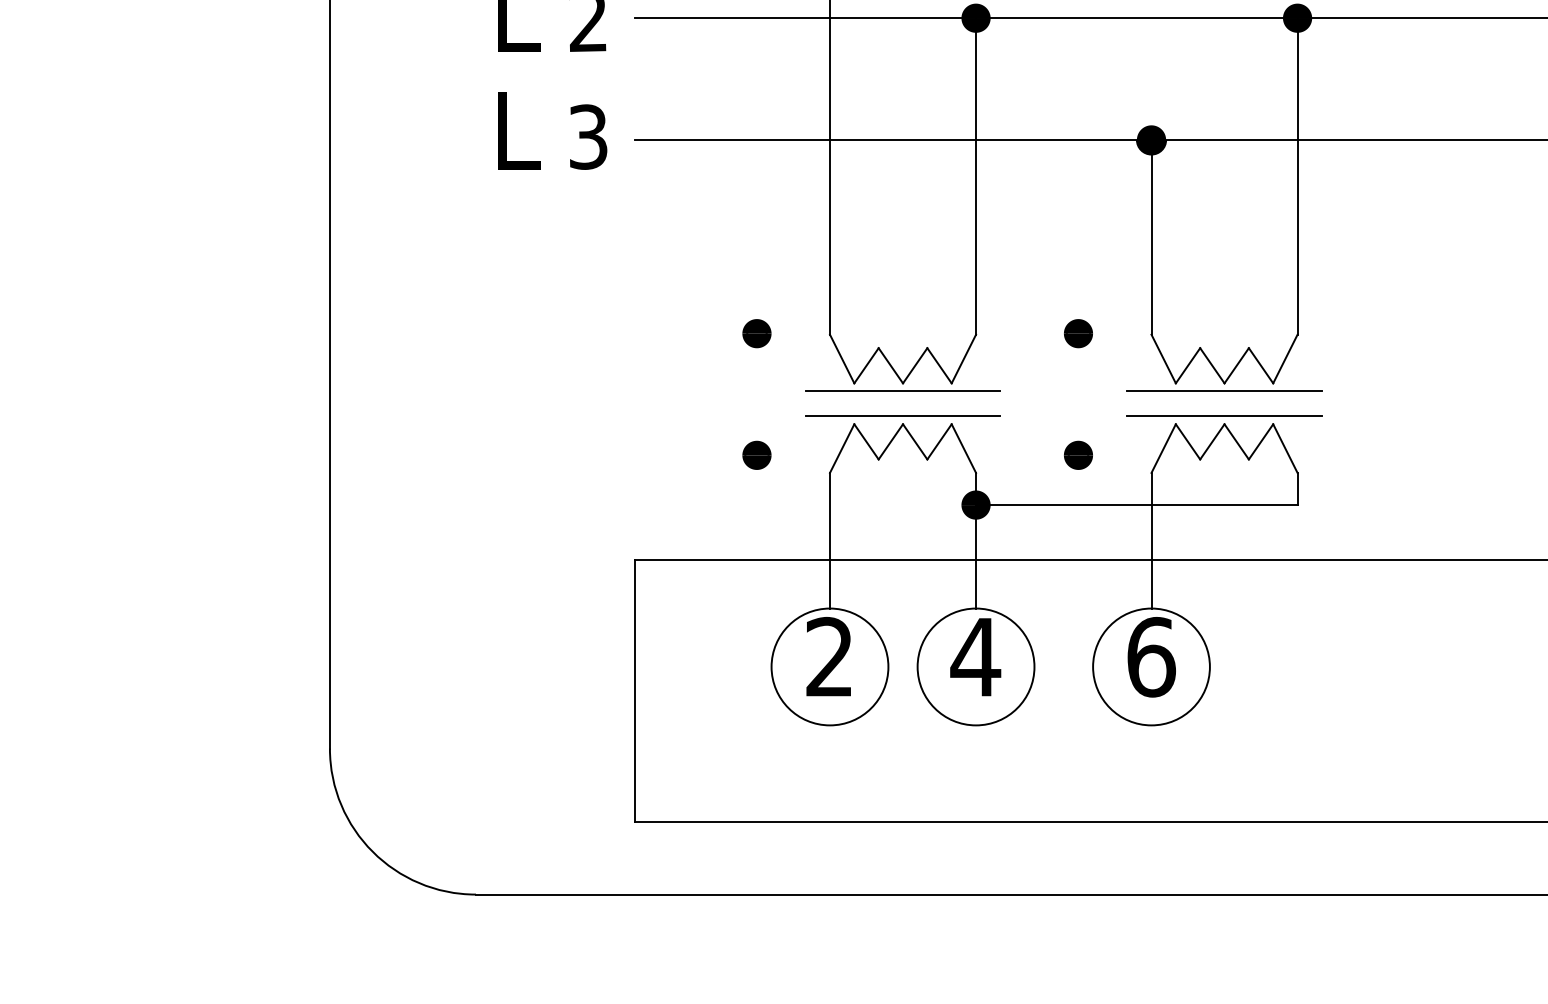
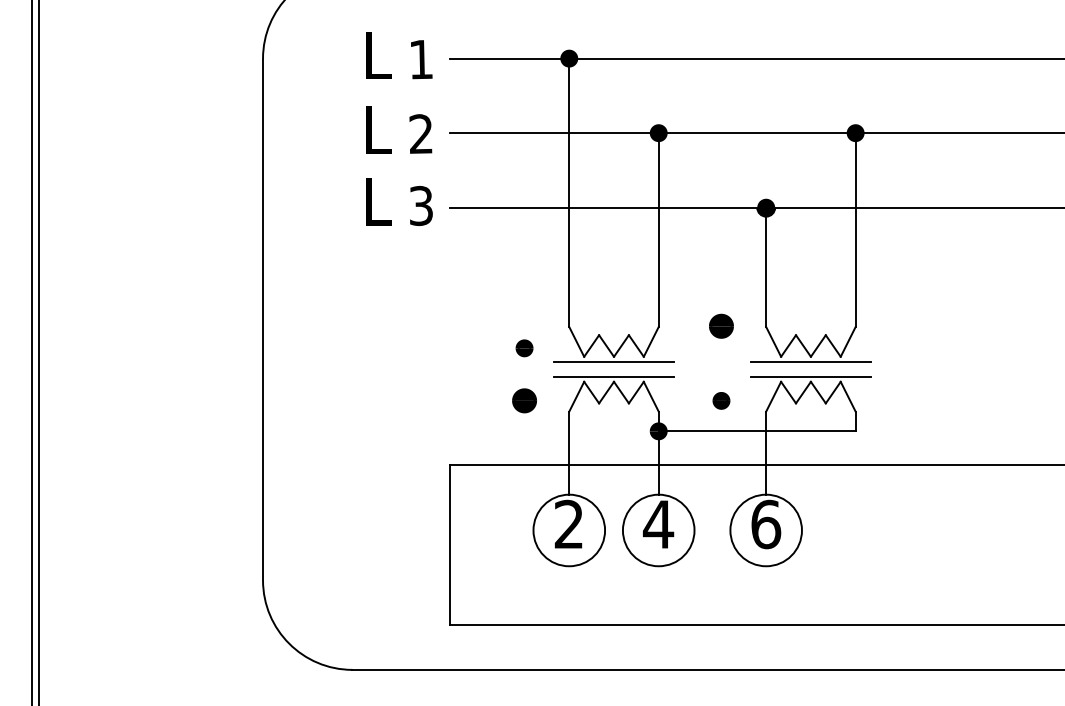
part: (756, 333) -> (524, 348), moved
part: (1078, 333) -> (721, 326), size x1.4
part: (756, 454) -> (524, 400), size x1.4

